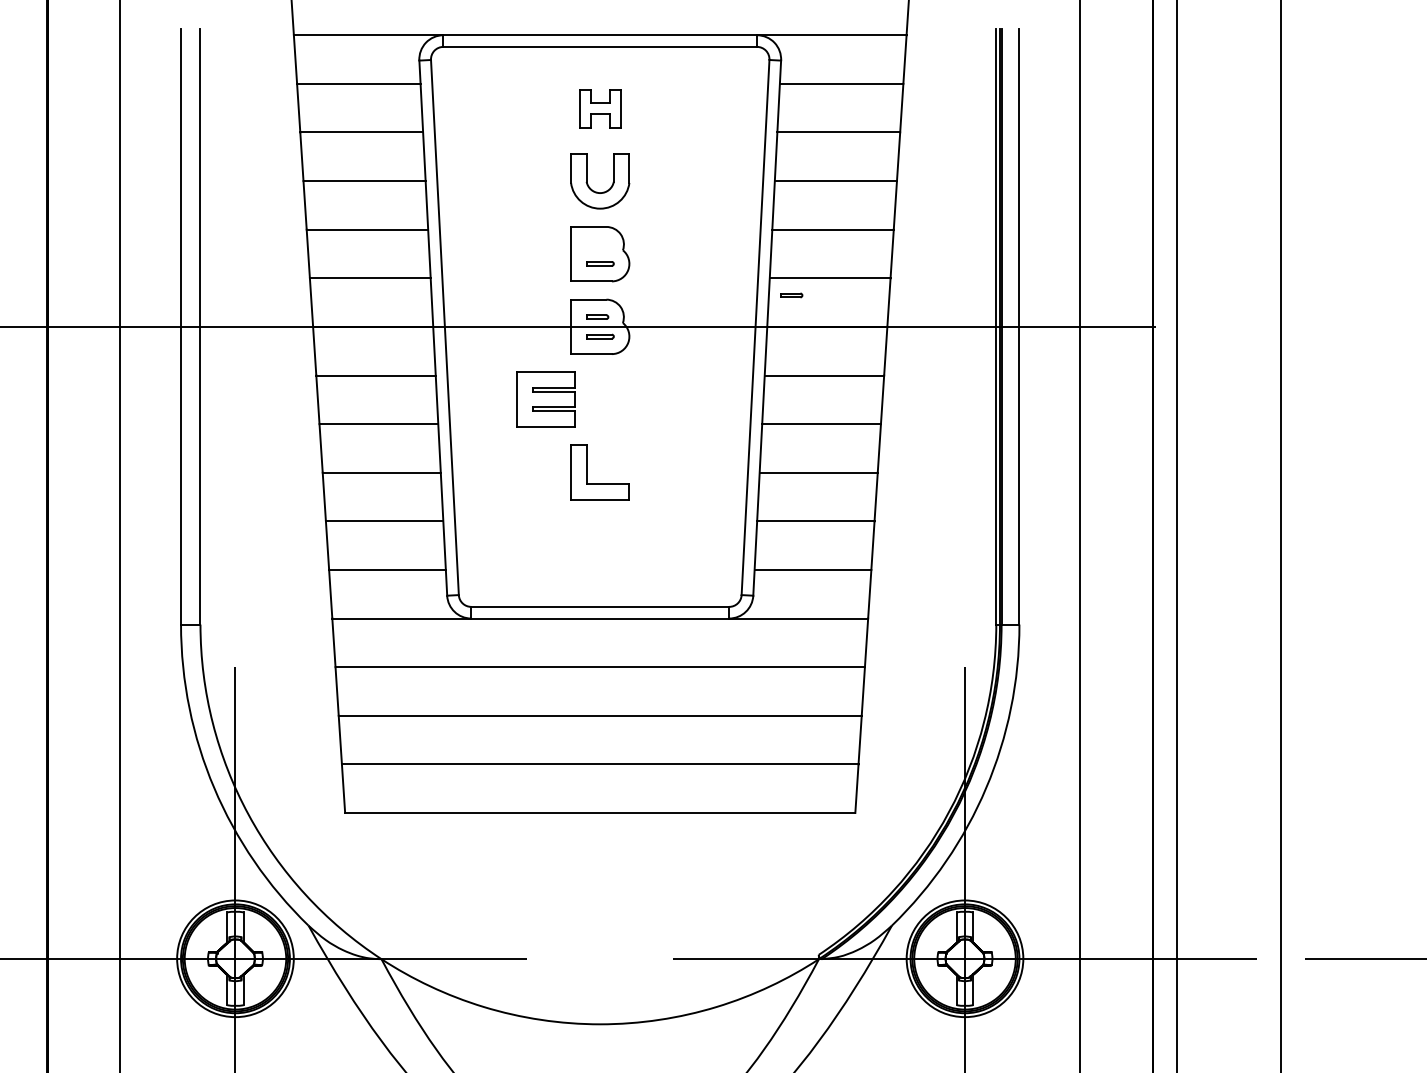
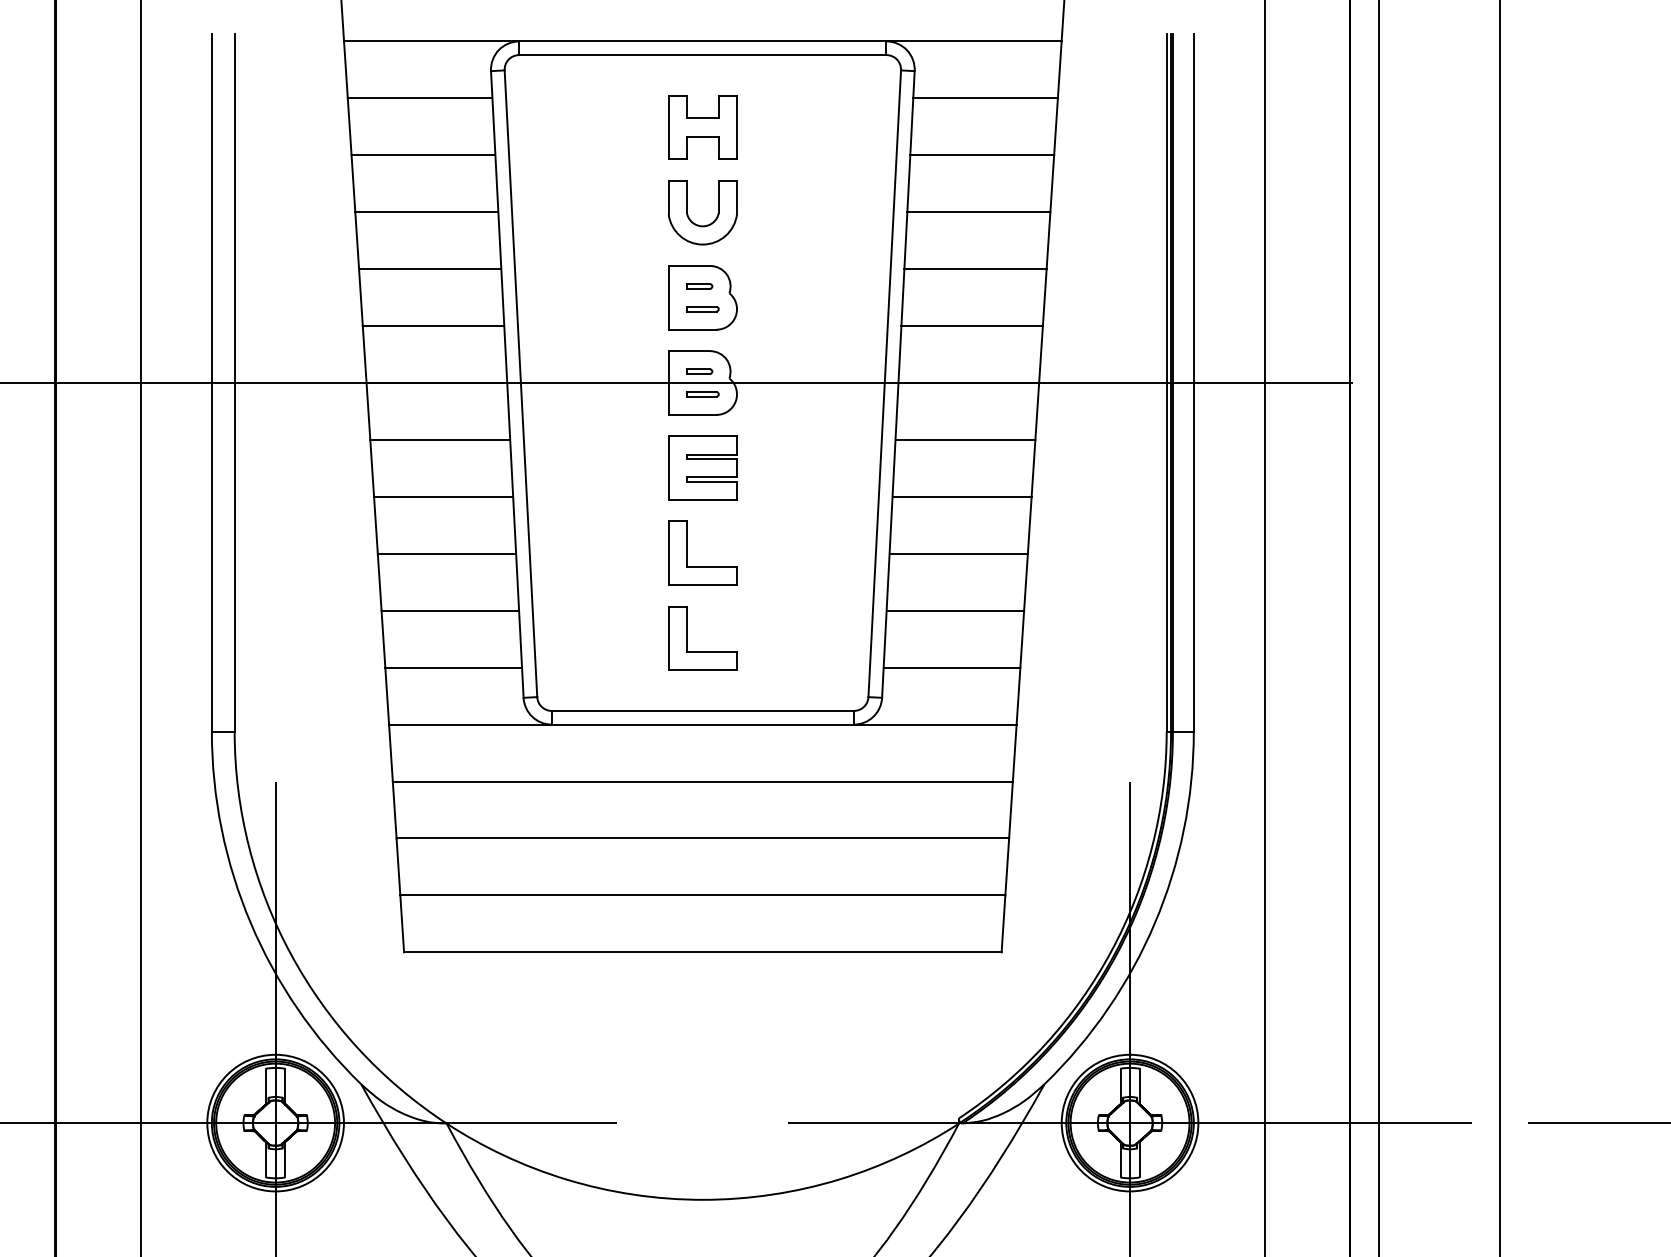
part: (599, 108) -> (701, 127), size x1.43
part: (791, 295) -> (699, 286), moved
part: (545, 399) -> (701, 468), moved
part: (587, 544) -> (687, 637), added

